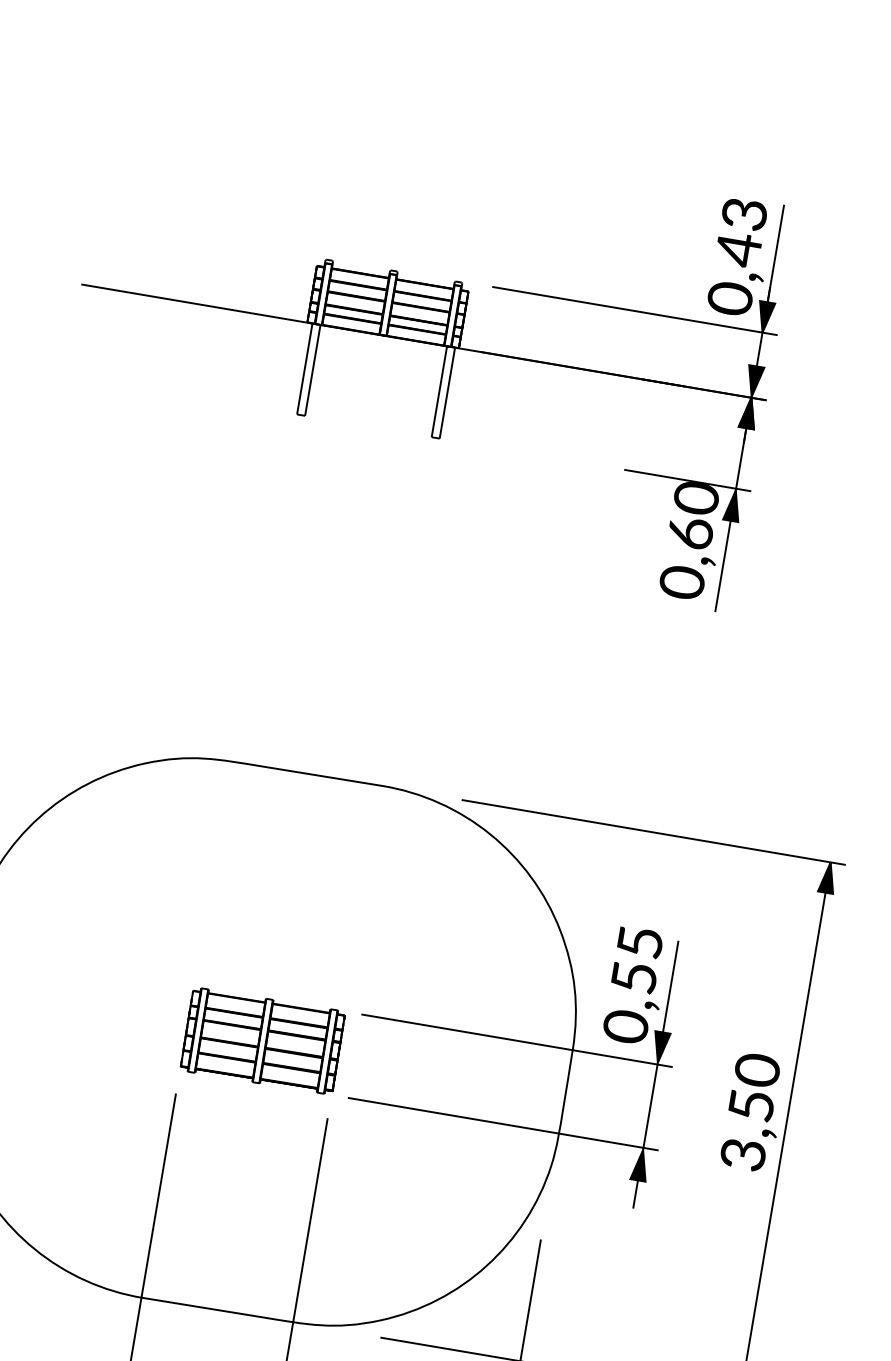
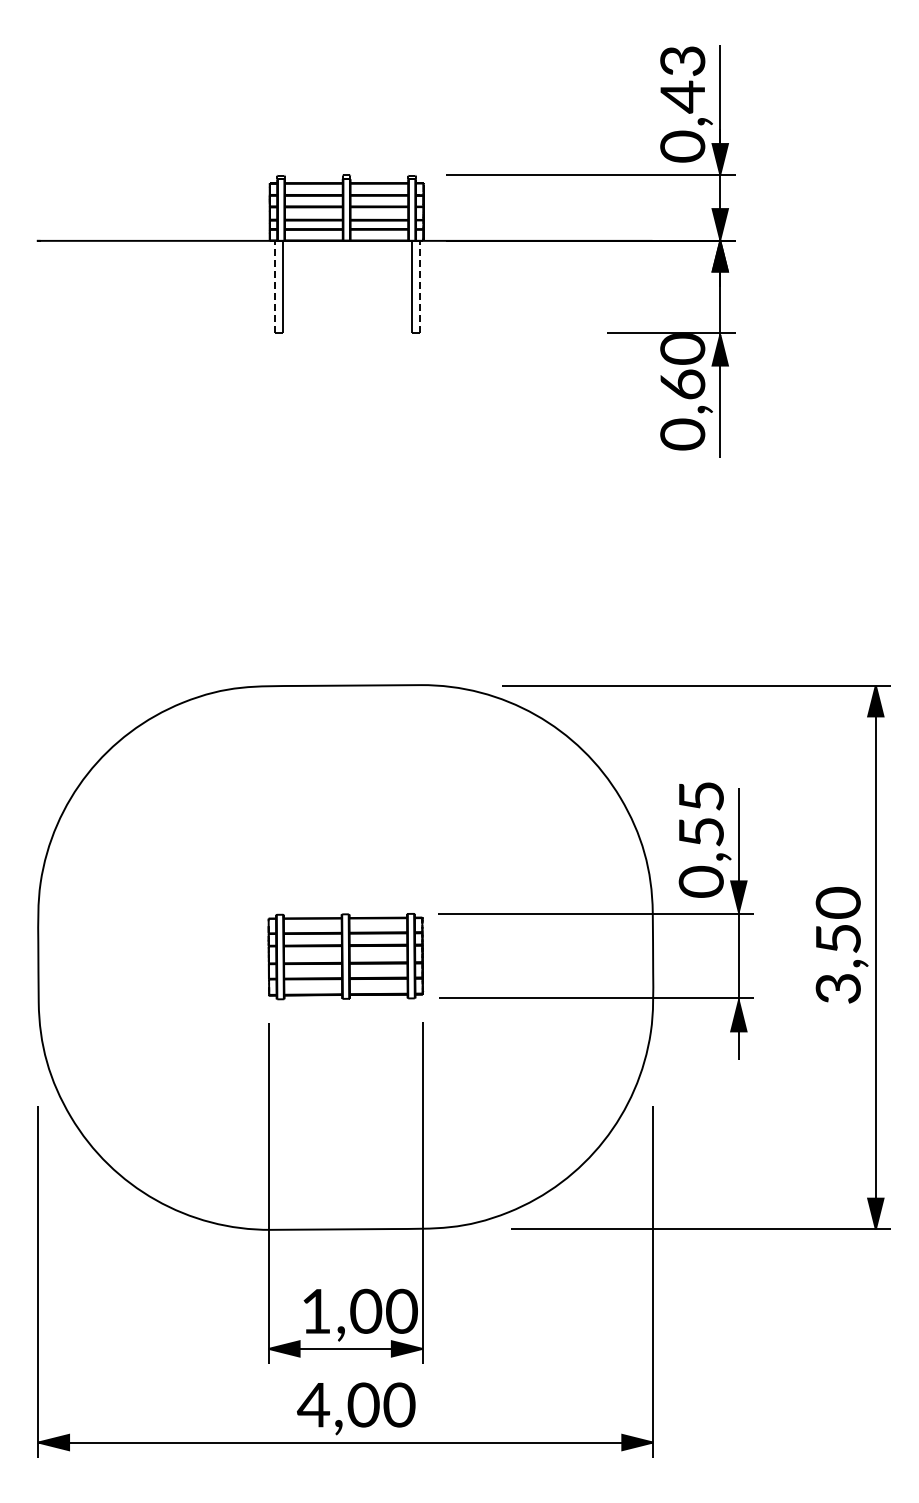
line: (305, 368) -> (275, 286), solid -> dashed
line: (447, 392) -> (419, 286), solid -> dashed

